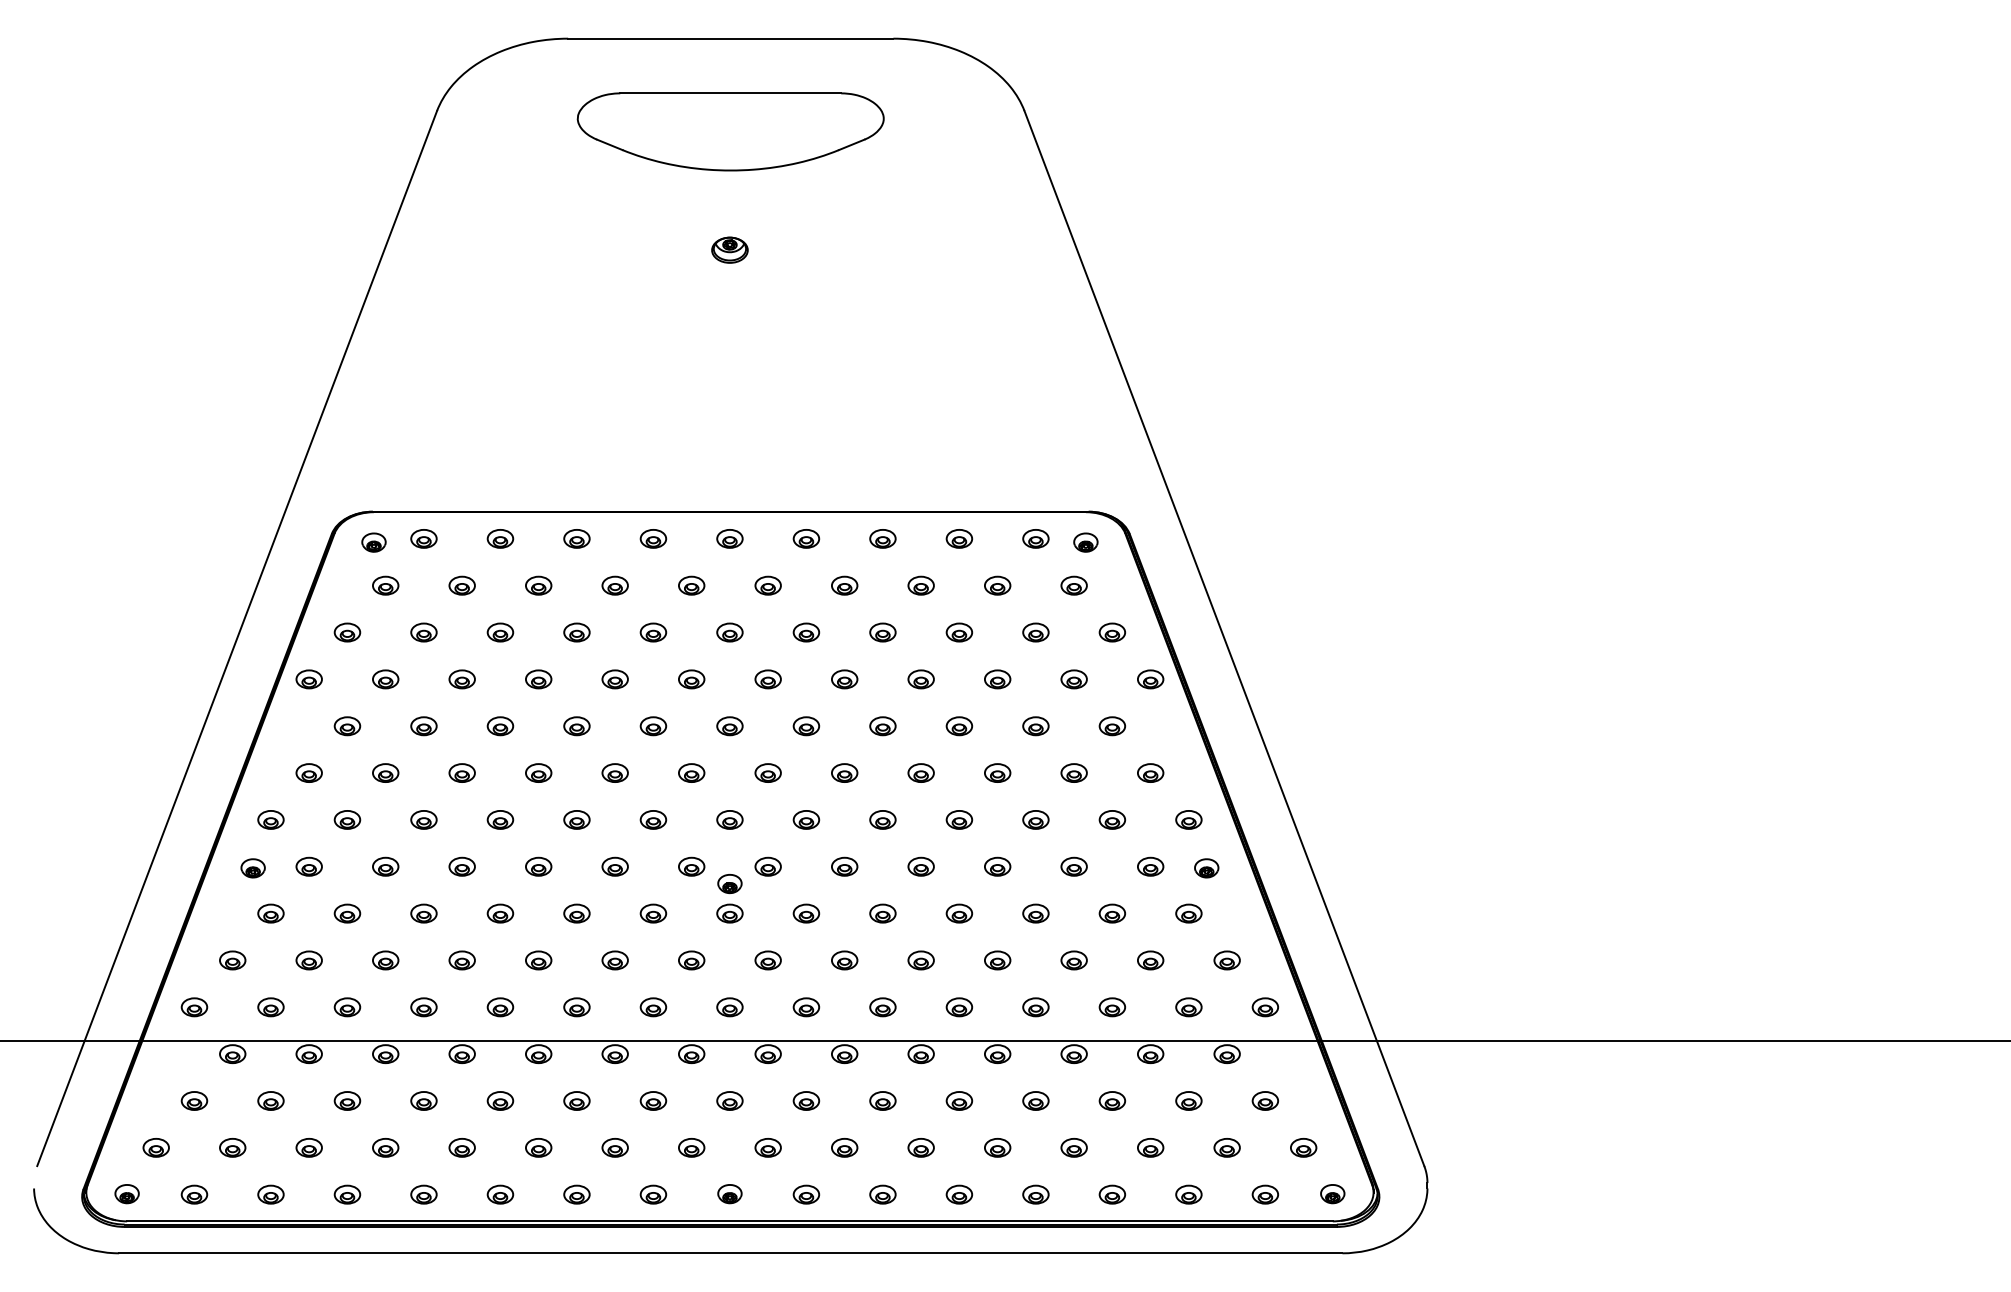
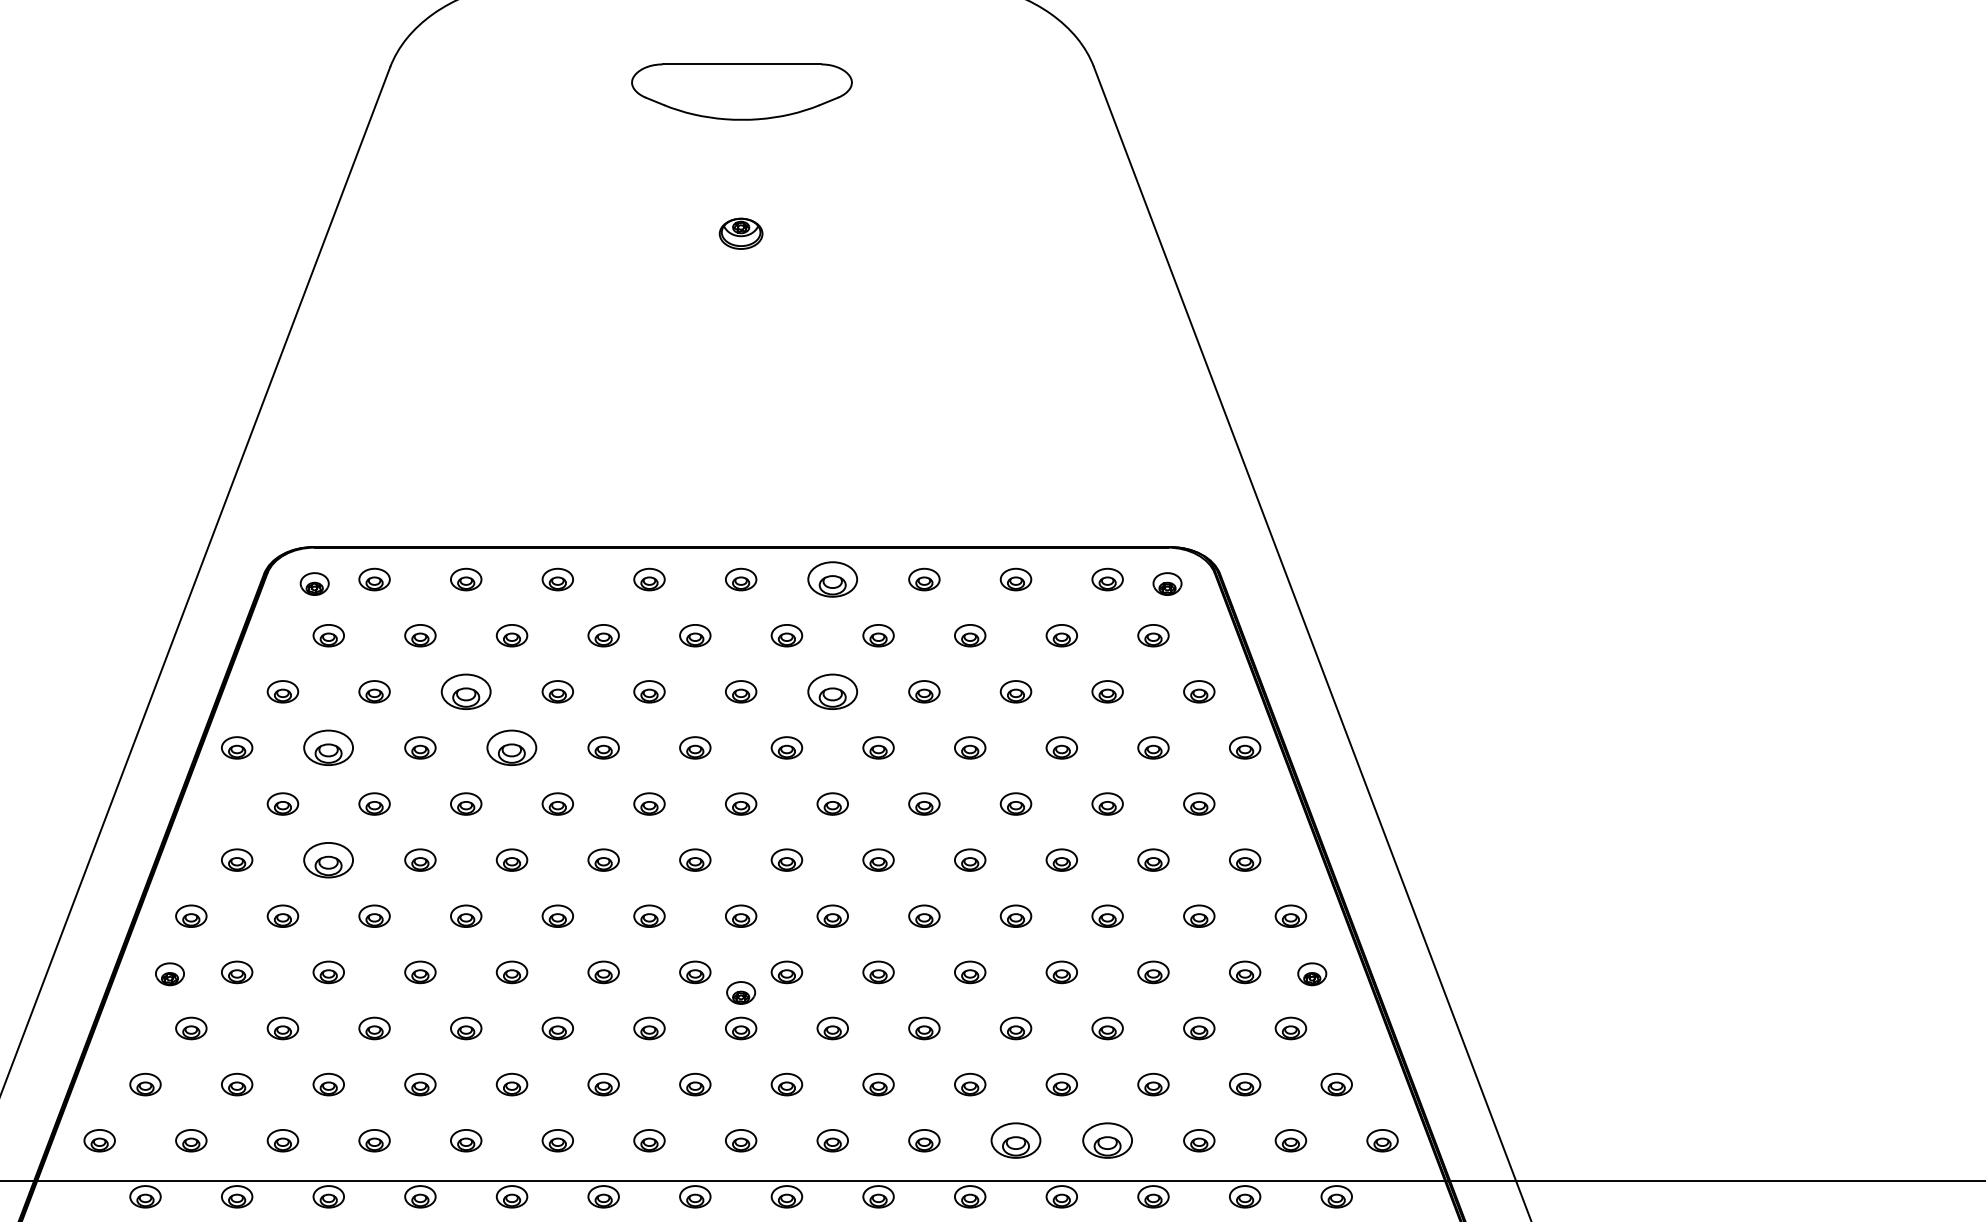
part: (730, 131) -> (741, 91), size x0.6
part: (806, 538) -> (832, 579), size x1.6
part: (500, 632) -> (466, 691), size x1.6
part: (806, 632) -> (832, 691), size x1.6
part: (385, 679) -> (328, 748), size x1.6
part: (538, 679) -> (511, 748), size x1.6
part: (385, 772) -> (328, 859), size x1.6
part: (959, 1007) -> (1016, 1140), size x1.6
part: (1035, 1007) -> (1107, 1140), size x1.6

